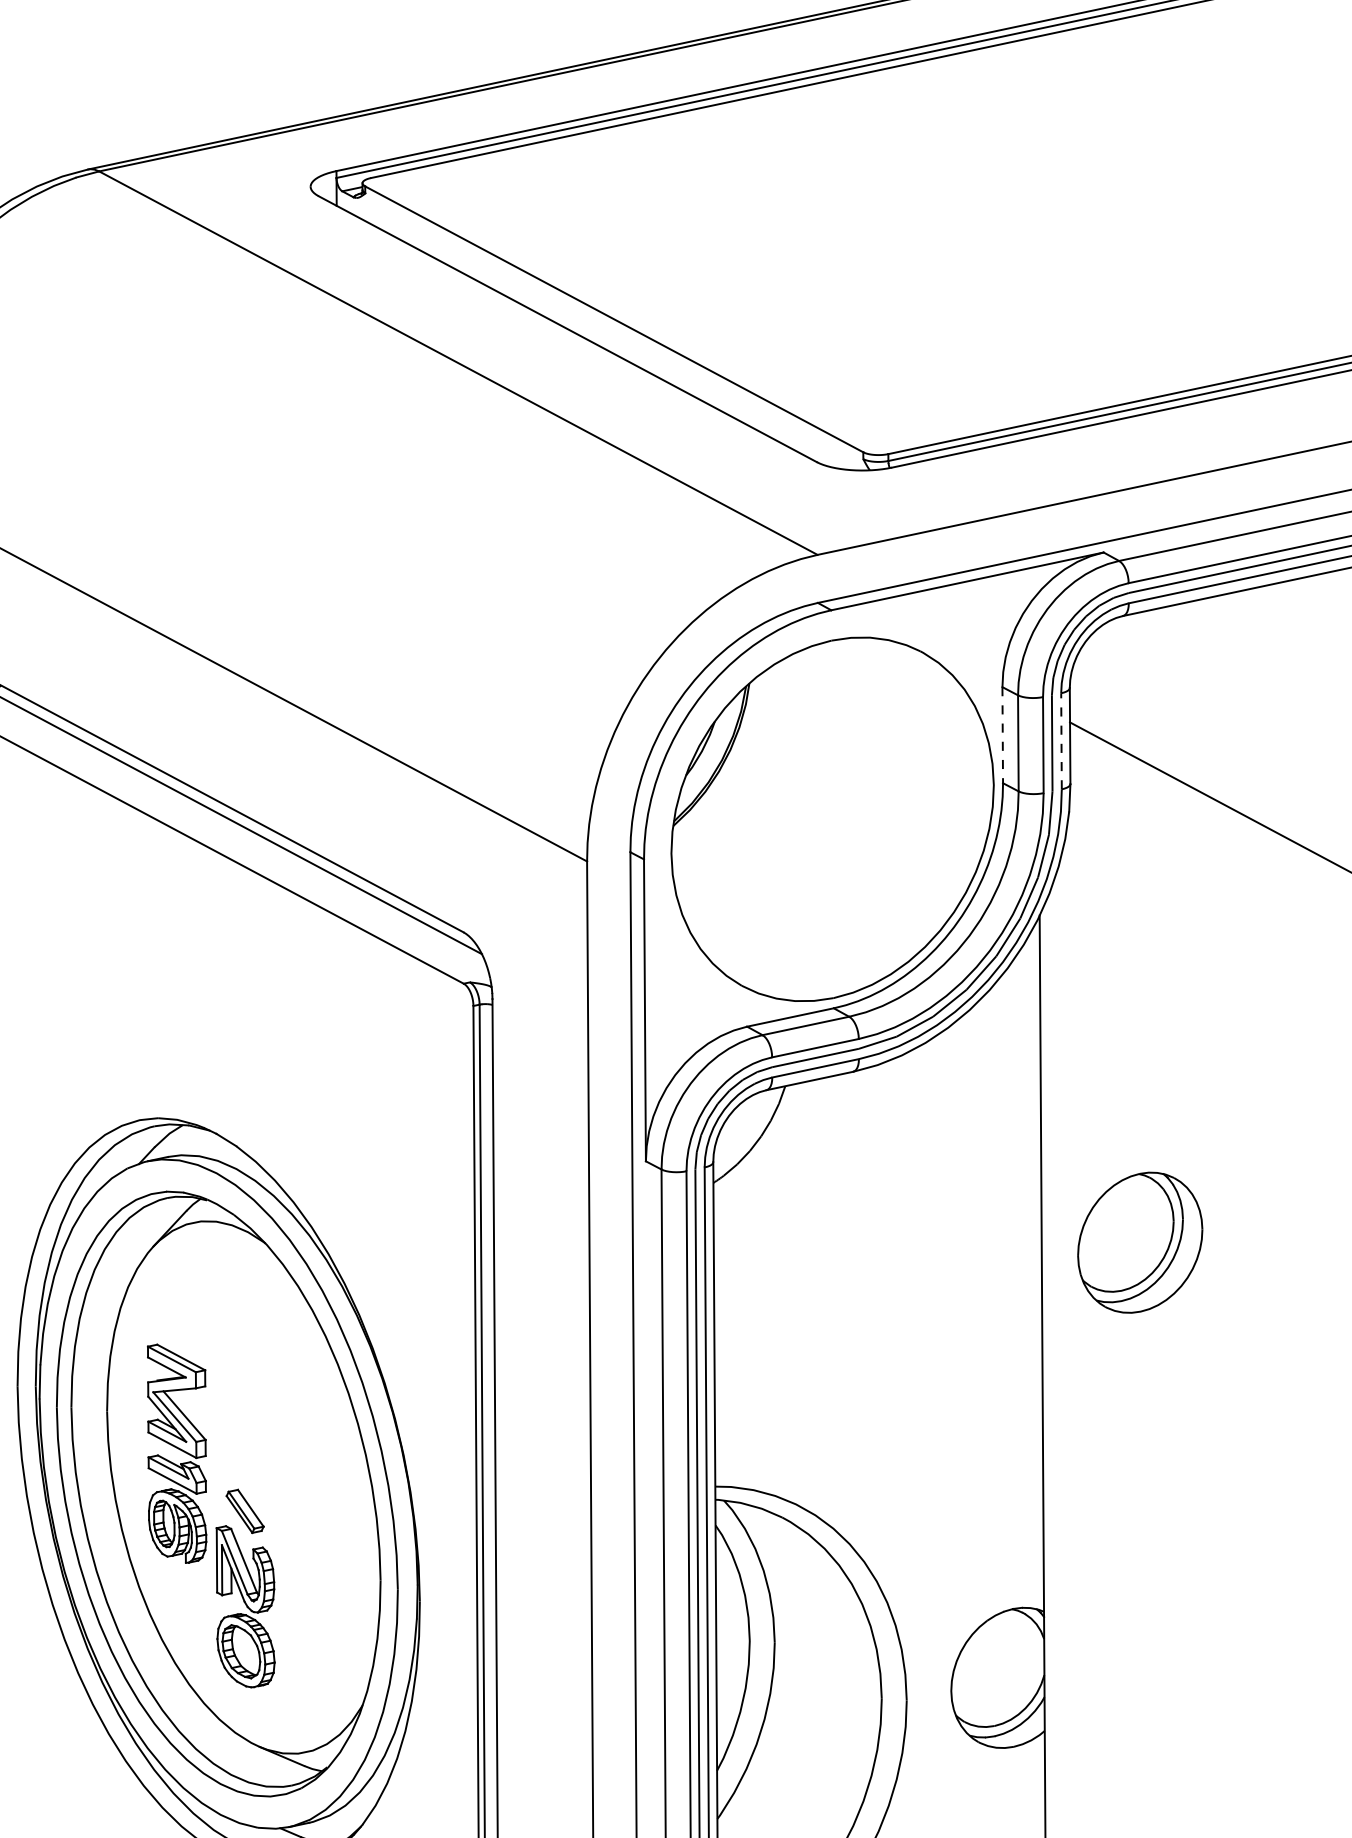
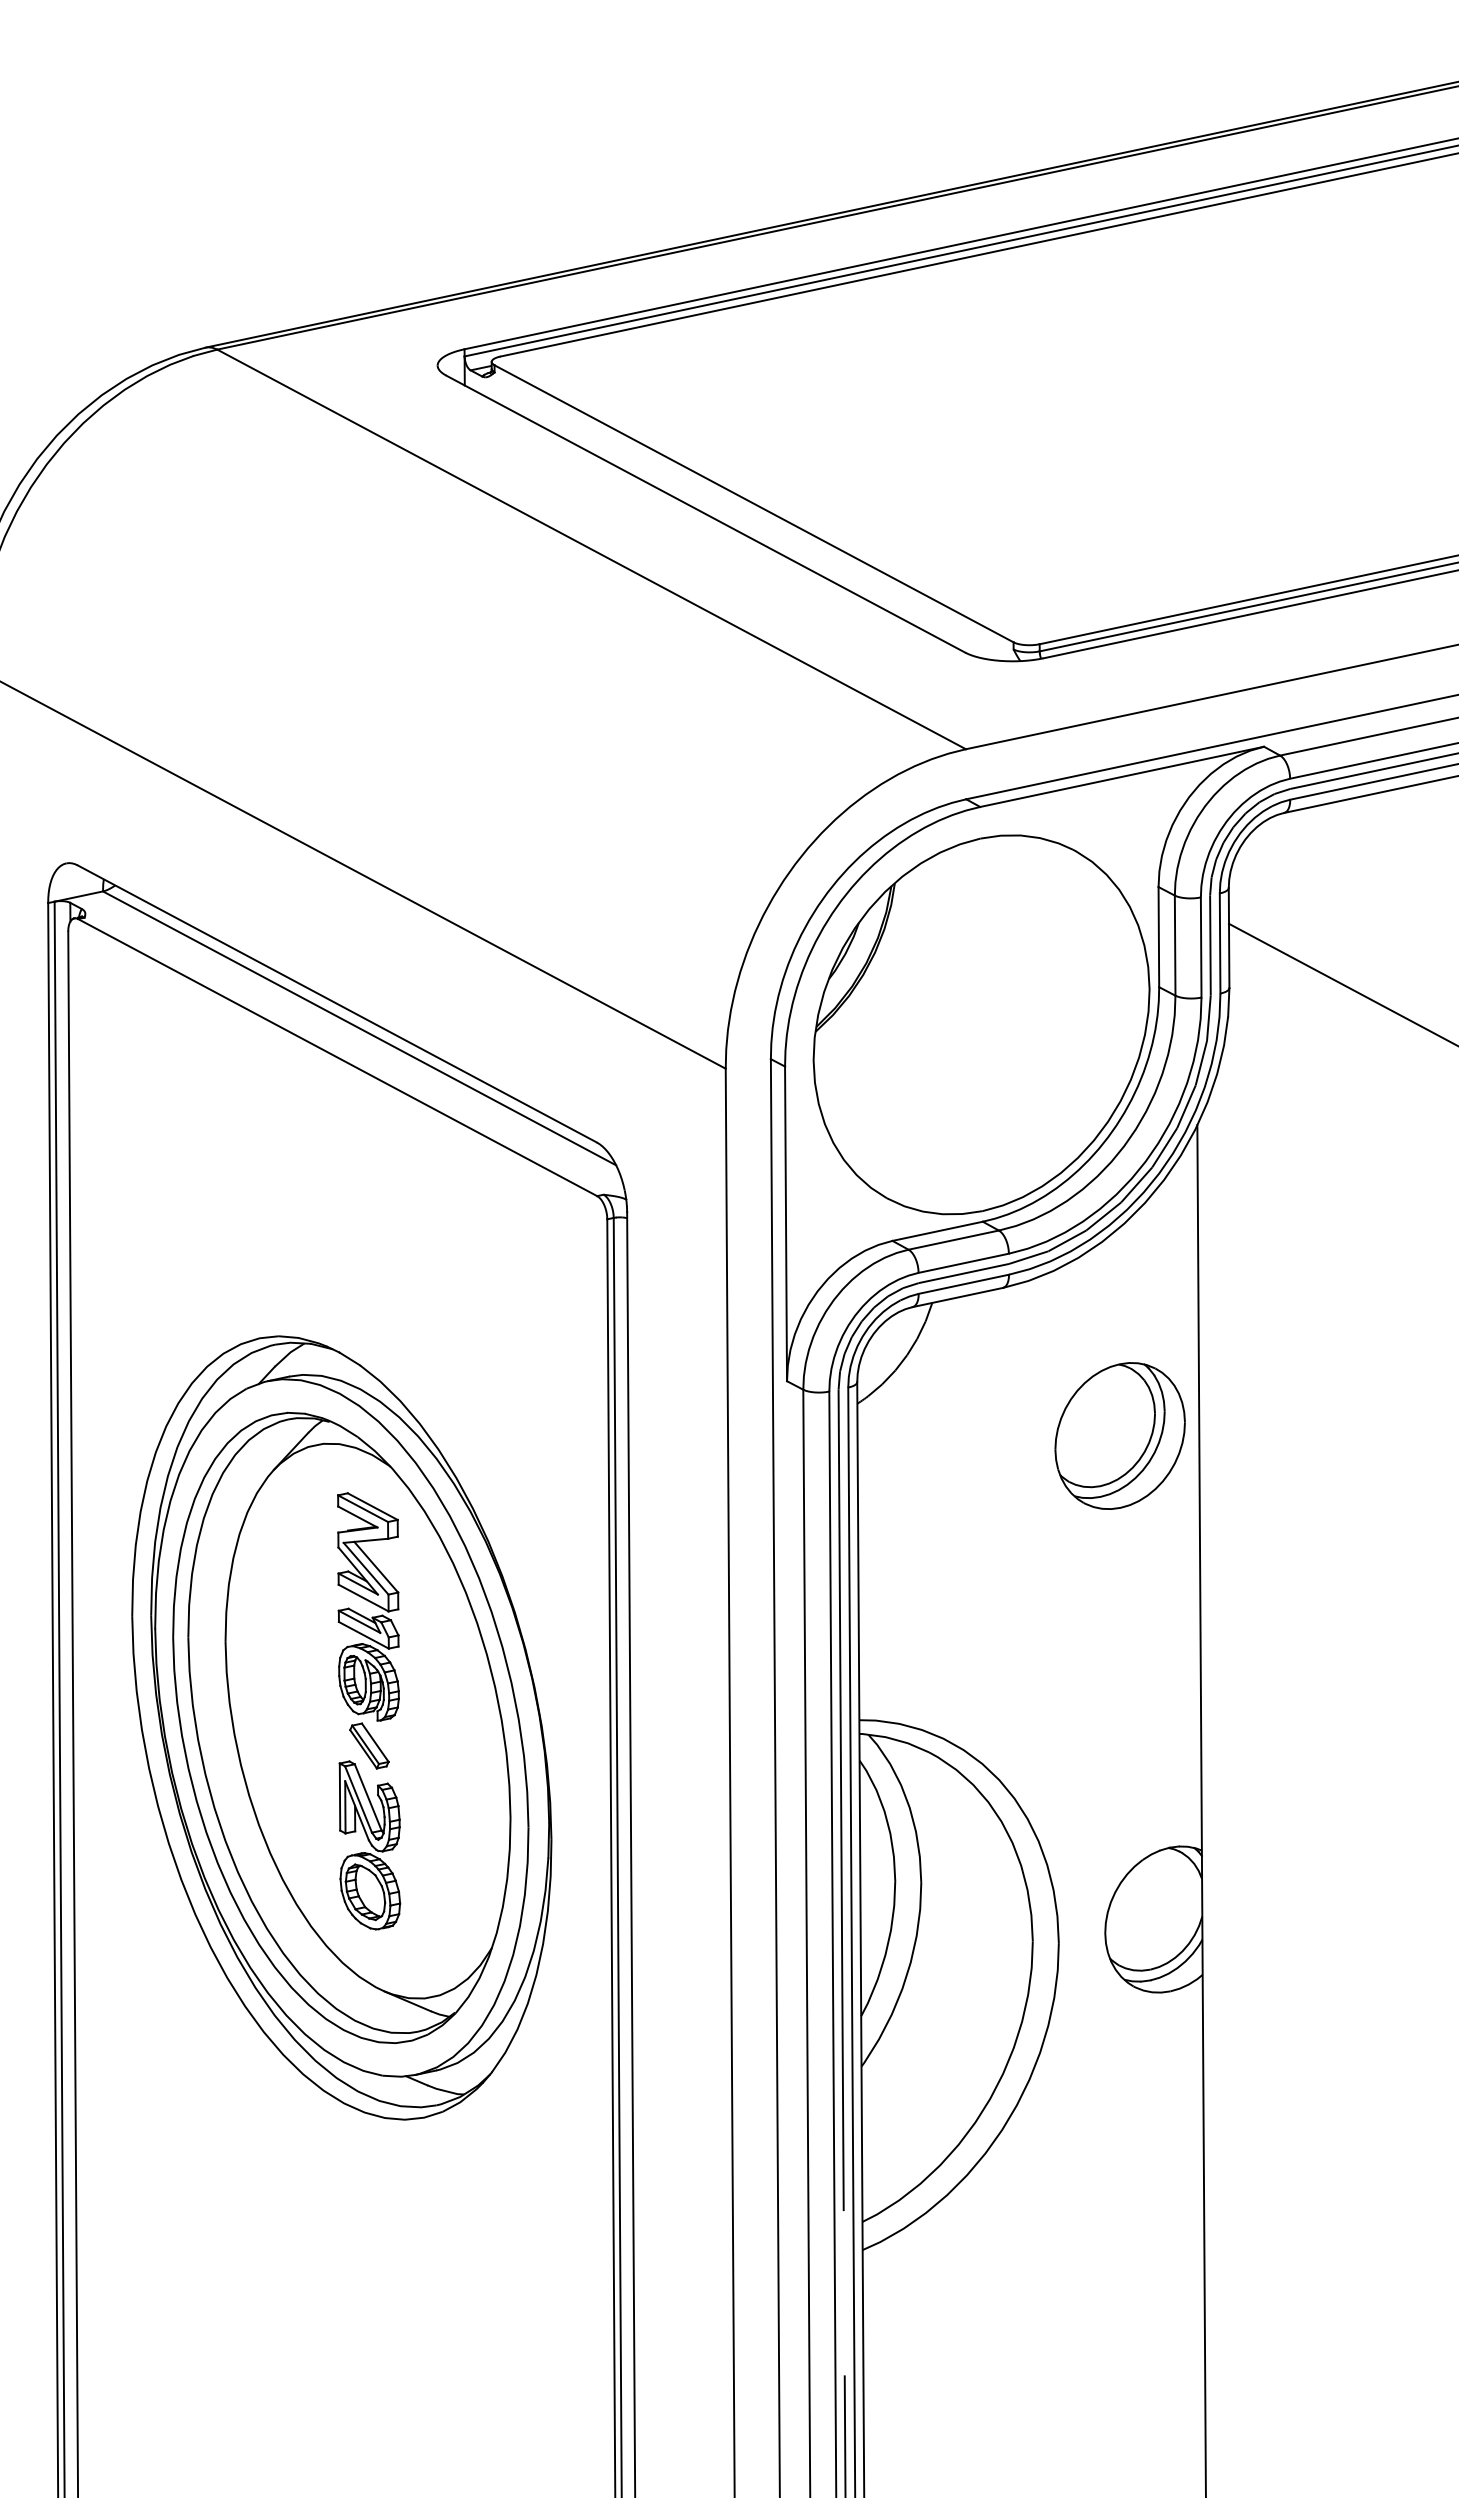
line: (1002, 735) -> (1158, 937), dashed -> solid
line: (1061, 741) -> (1220, 943), dashed -> solid
part: (1139, 1242) -> (1119, 1435), moved
part: (177, 1453) -> (368, 1606), moved

